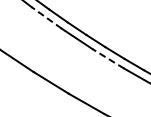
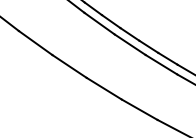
line: (46, 17) -> (99, 23), dashed -> solid
line: (108, 58) -> (161, 64), dashed -> solid

